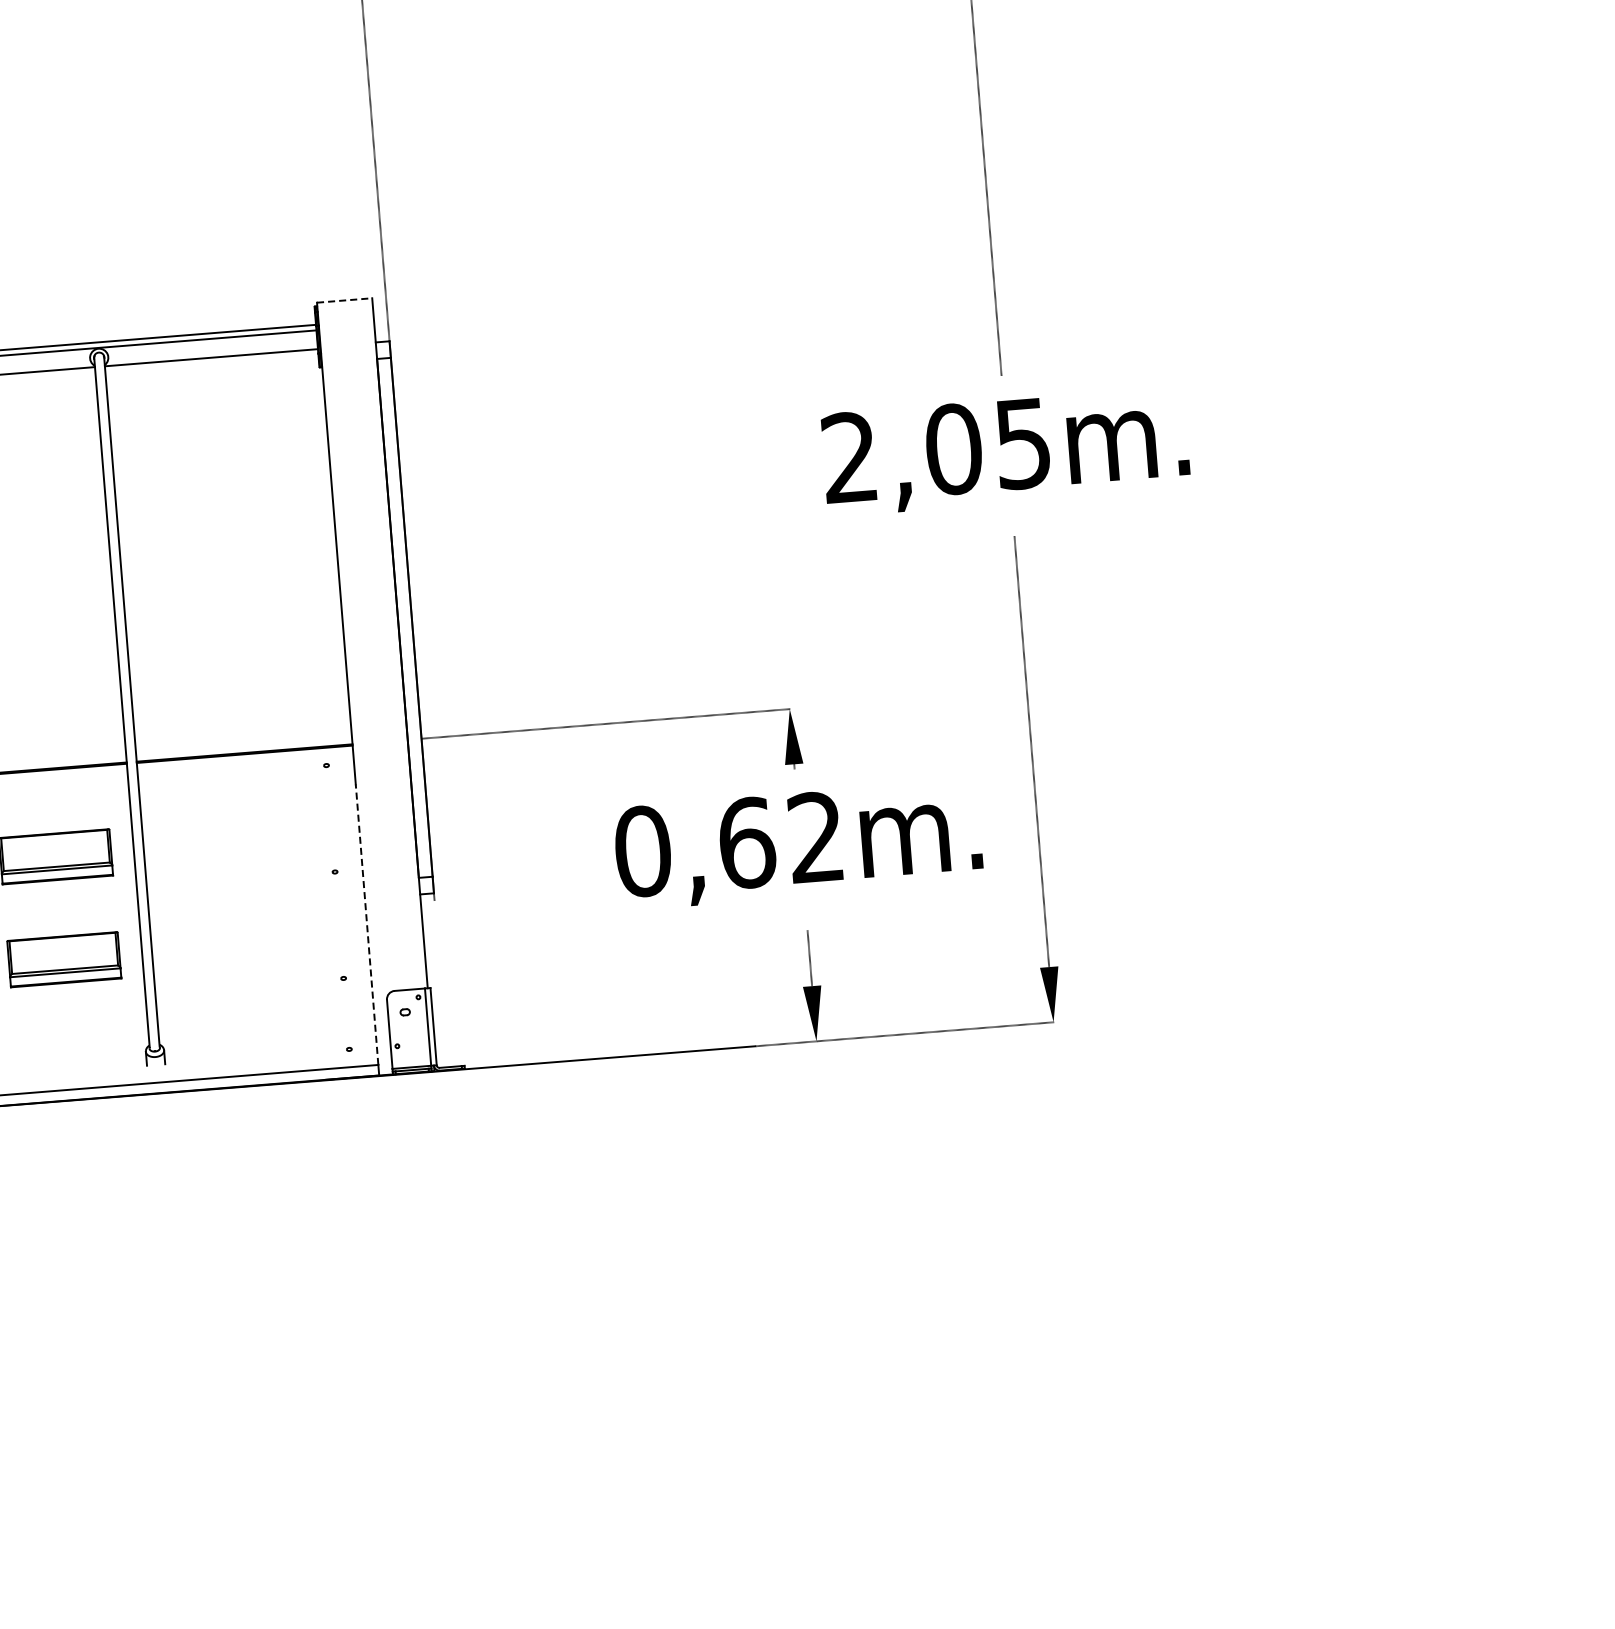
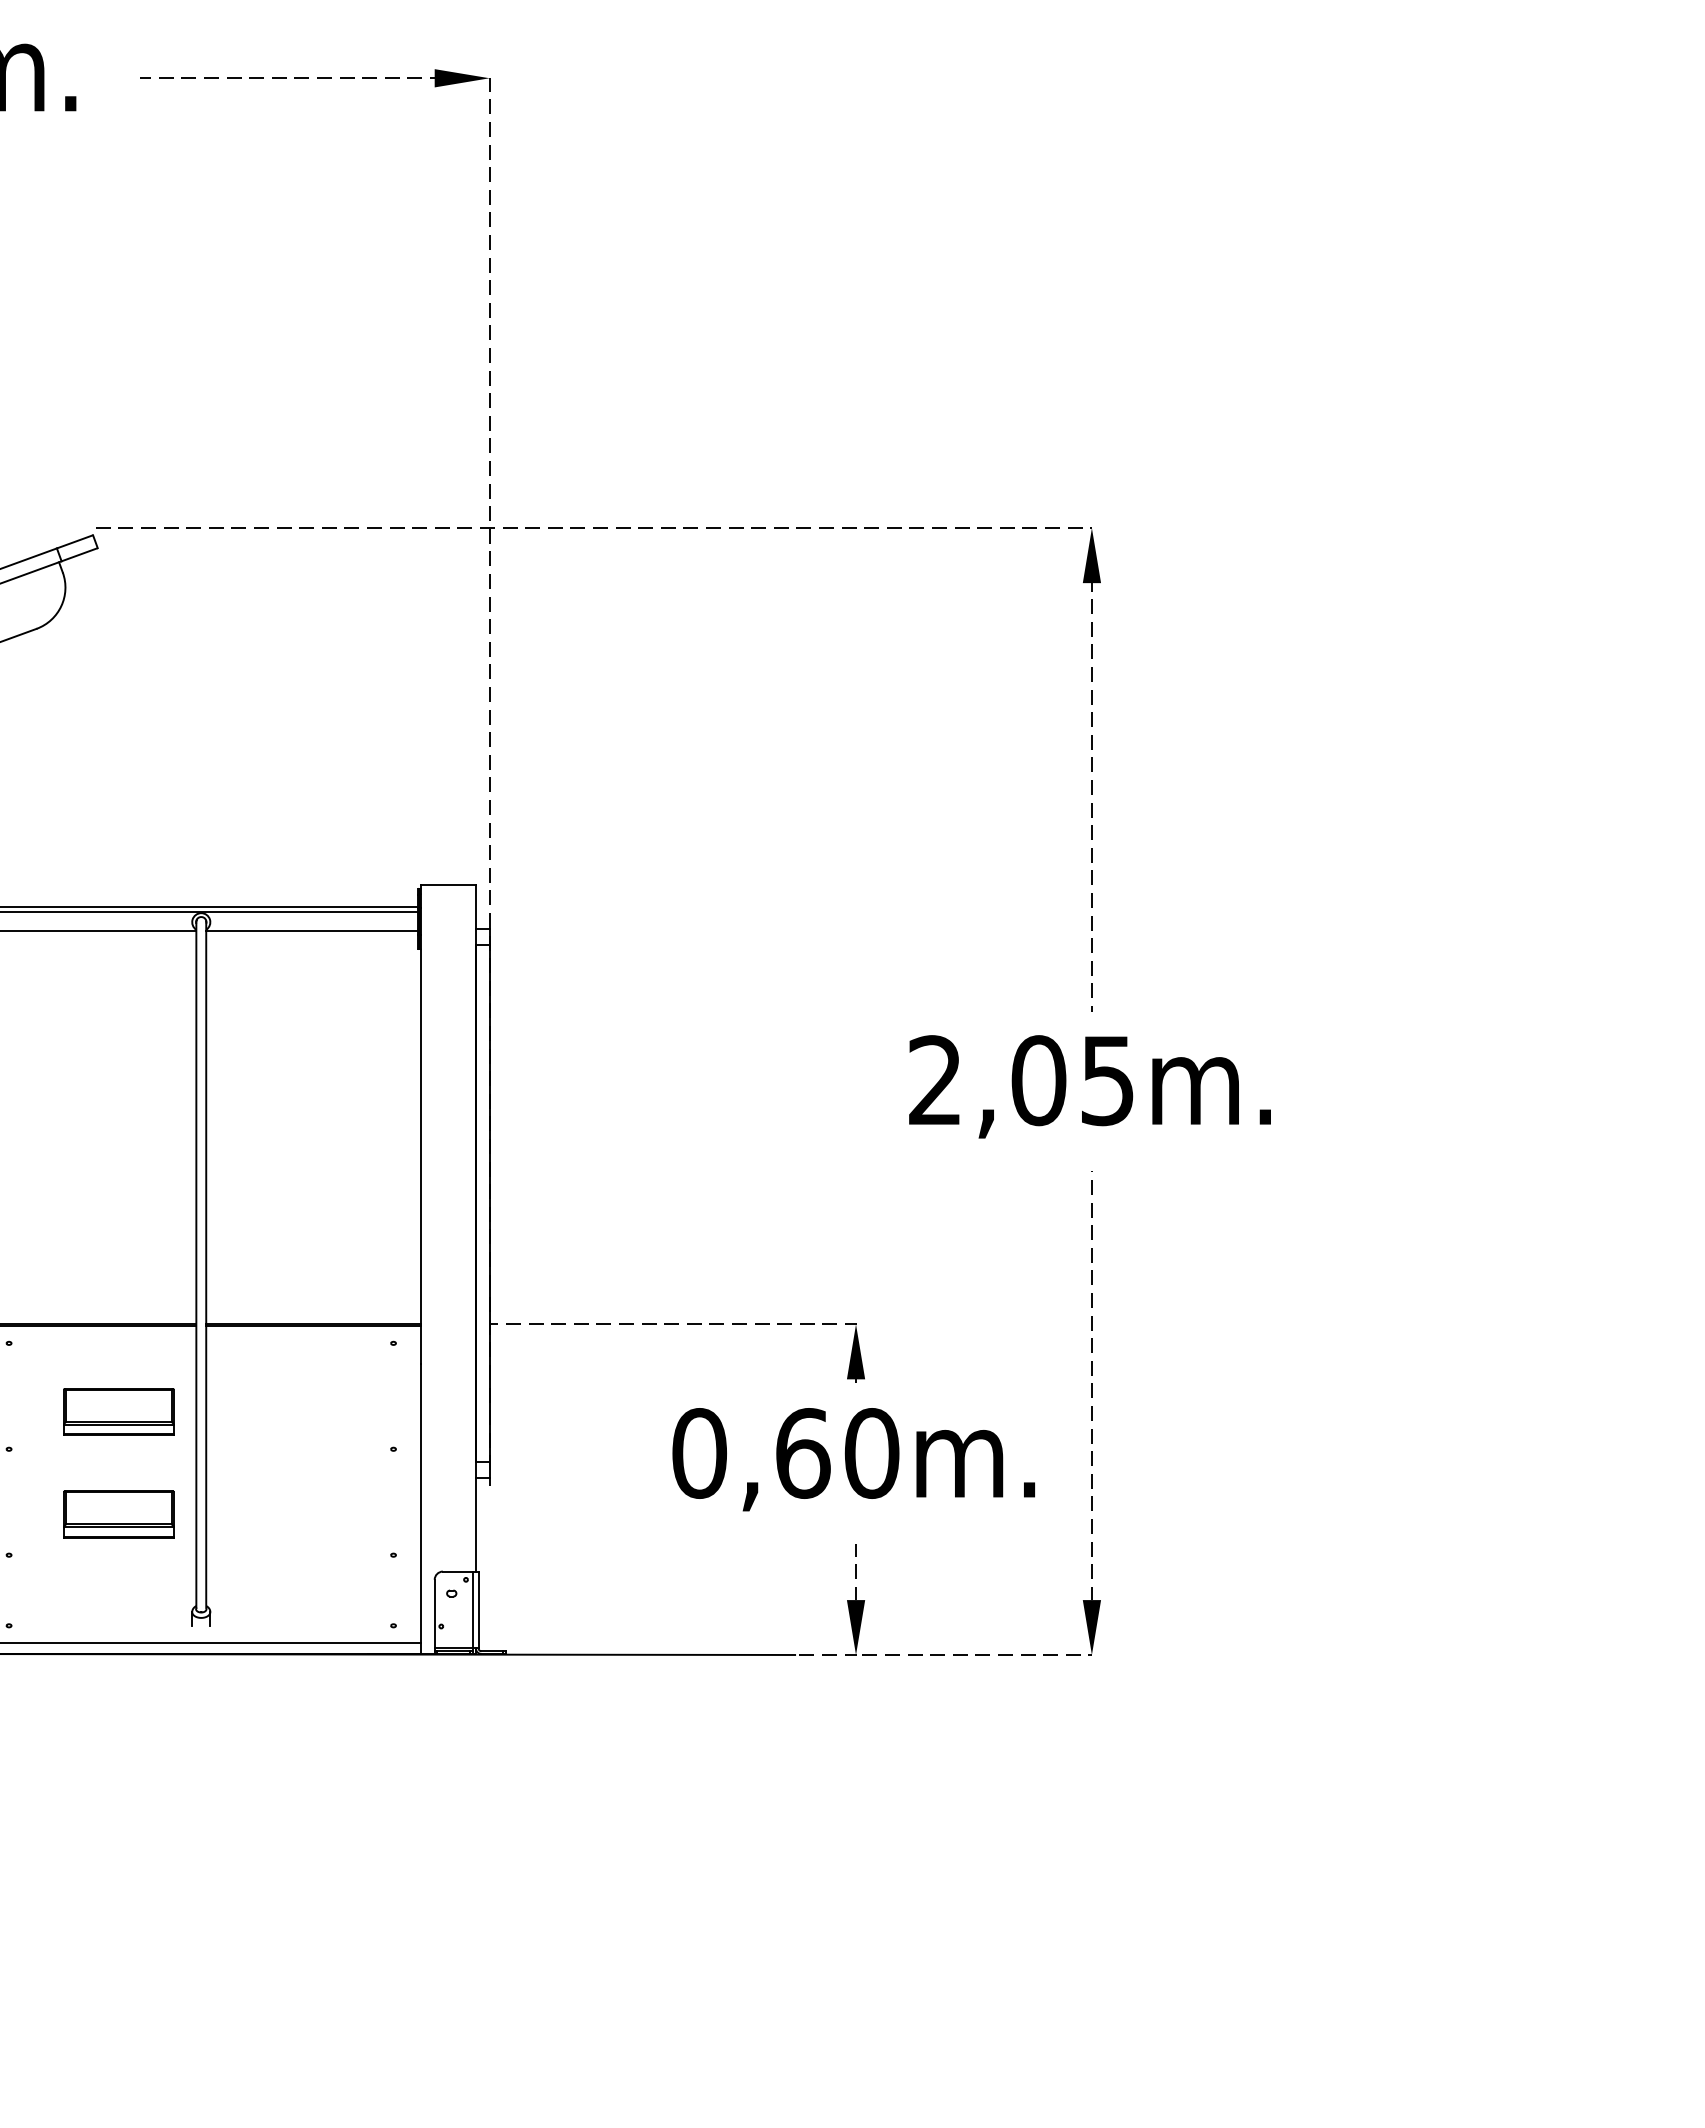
line: (344, 300) -> (448, 885), dashed -> solid
text: (815, 837) -> (871, 1453), 0,62m. -> 0,60m.
line: (366, 924) -> (420, 1503), dashed -> solid

